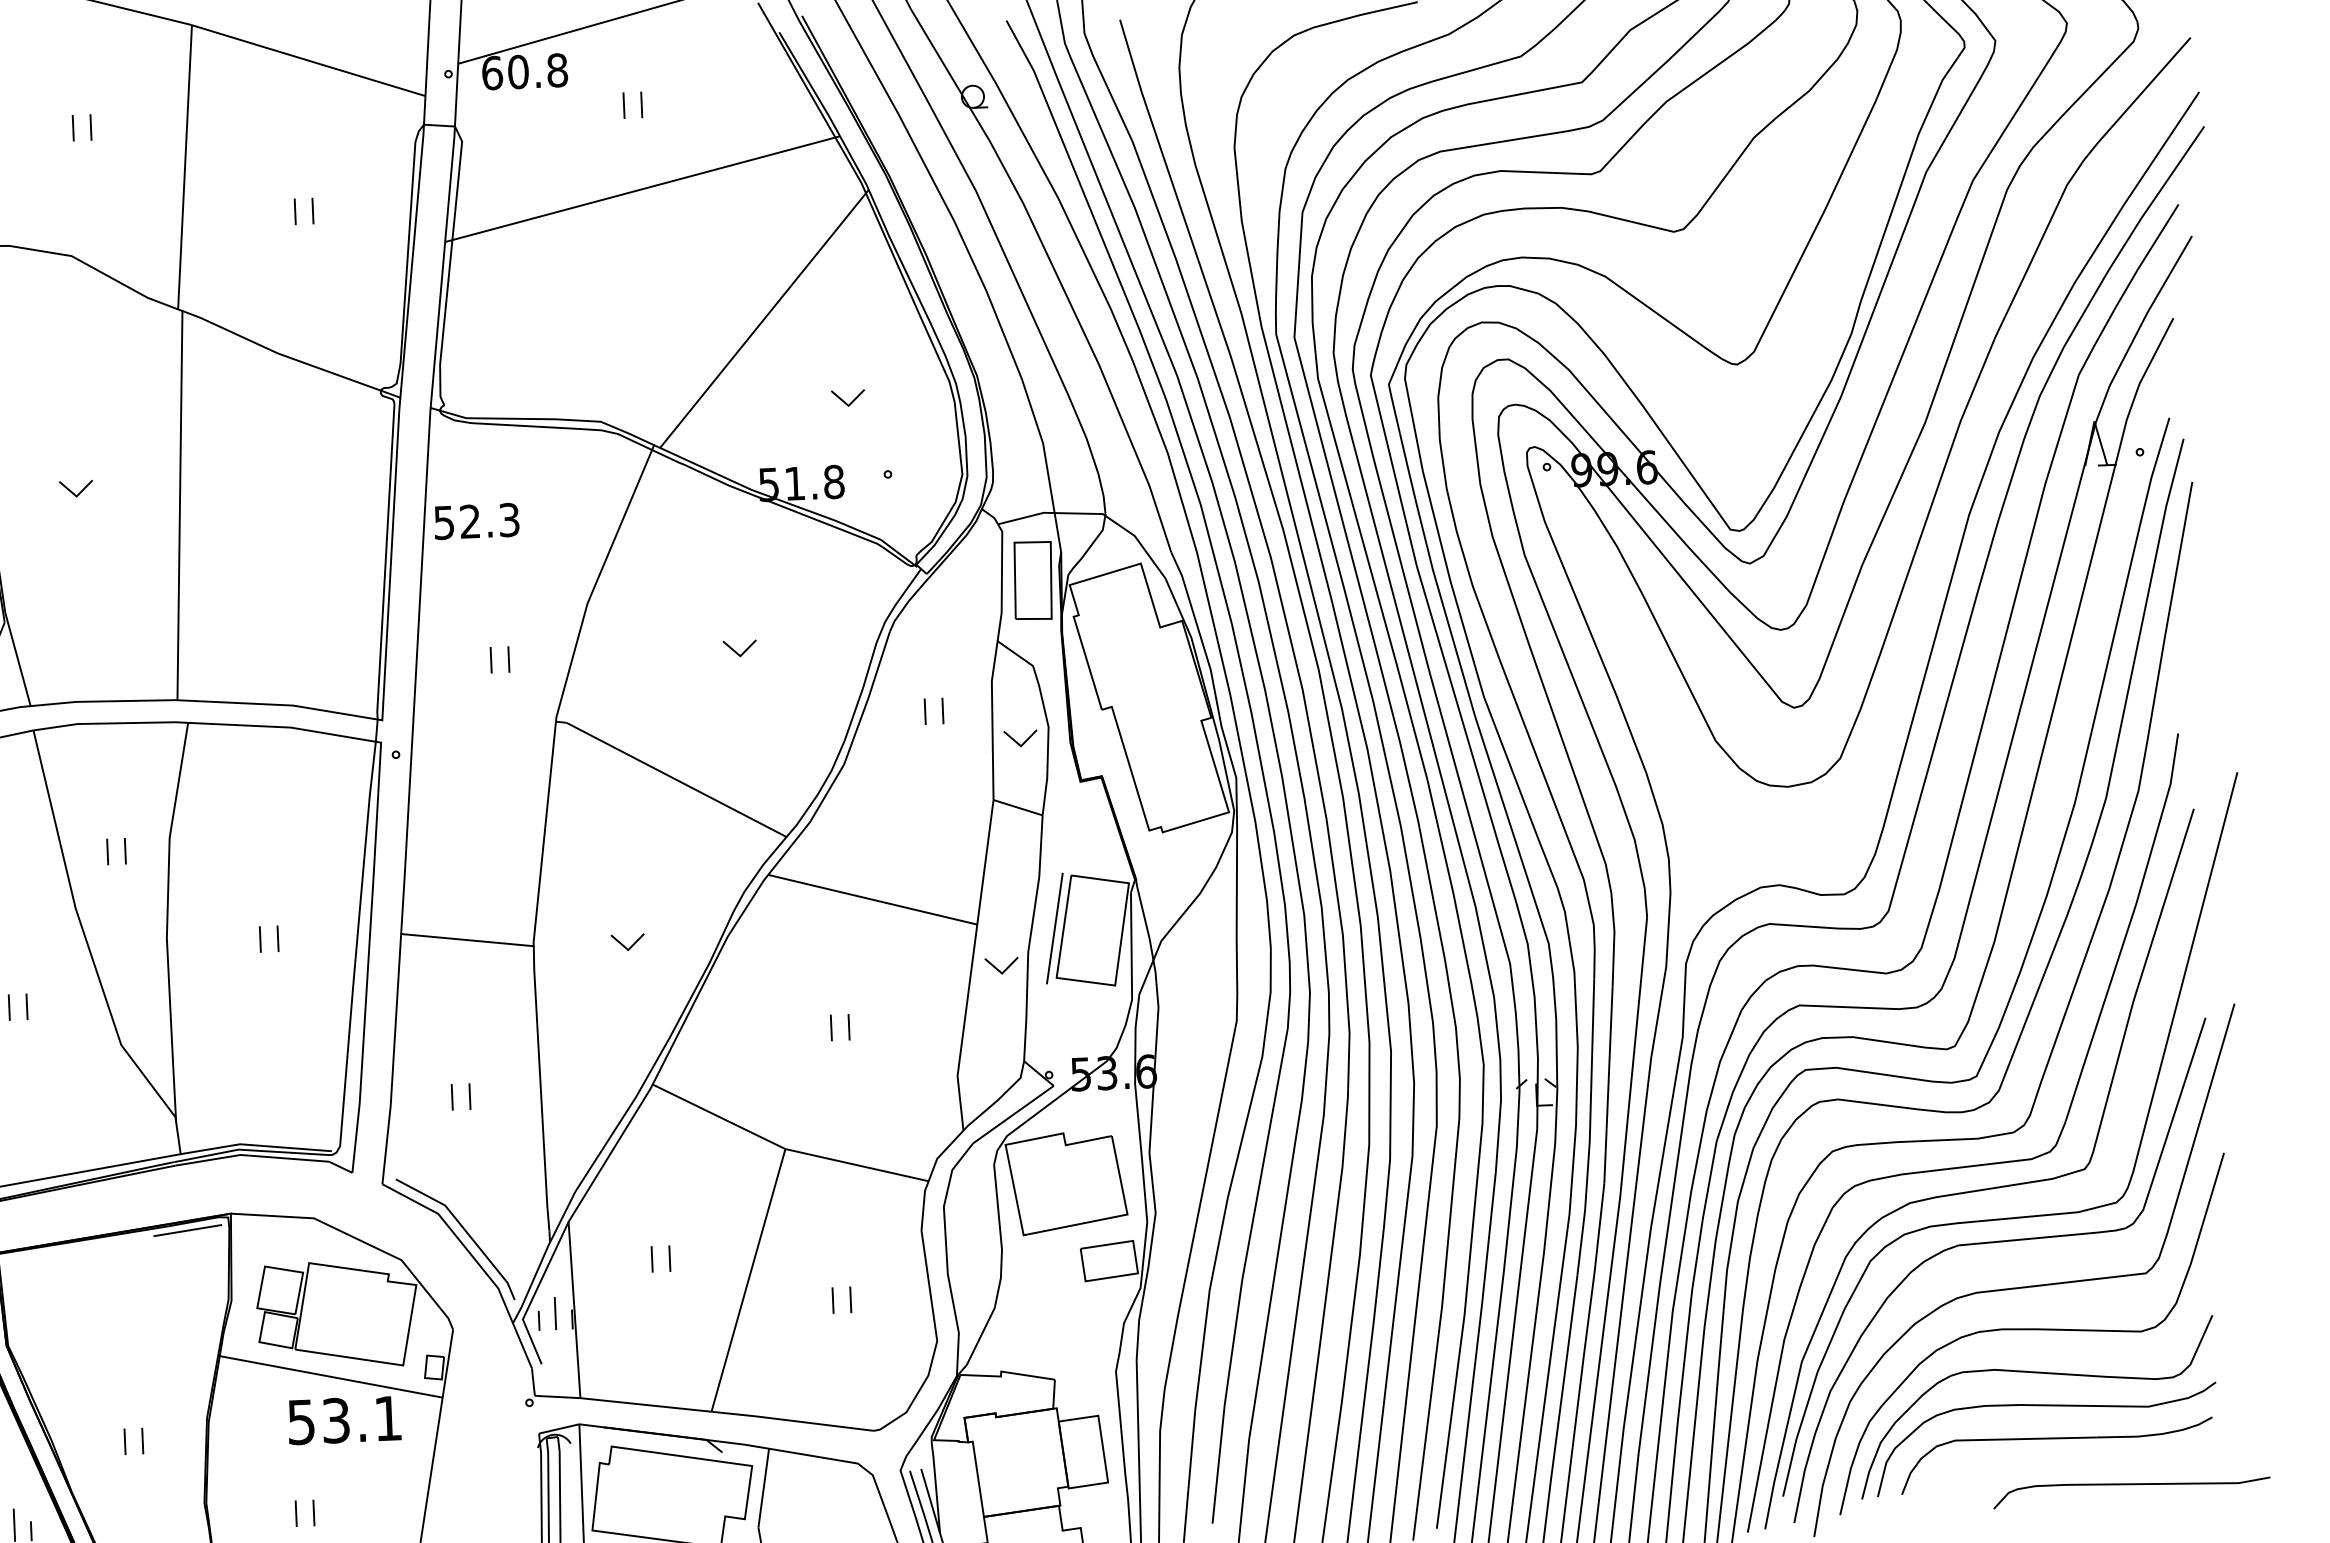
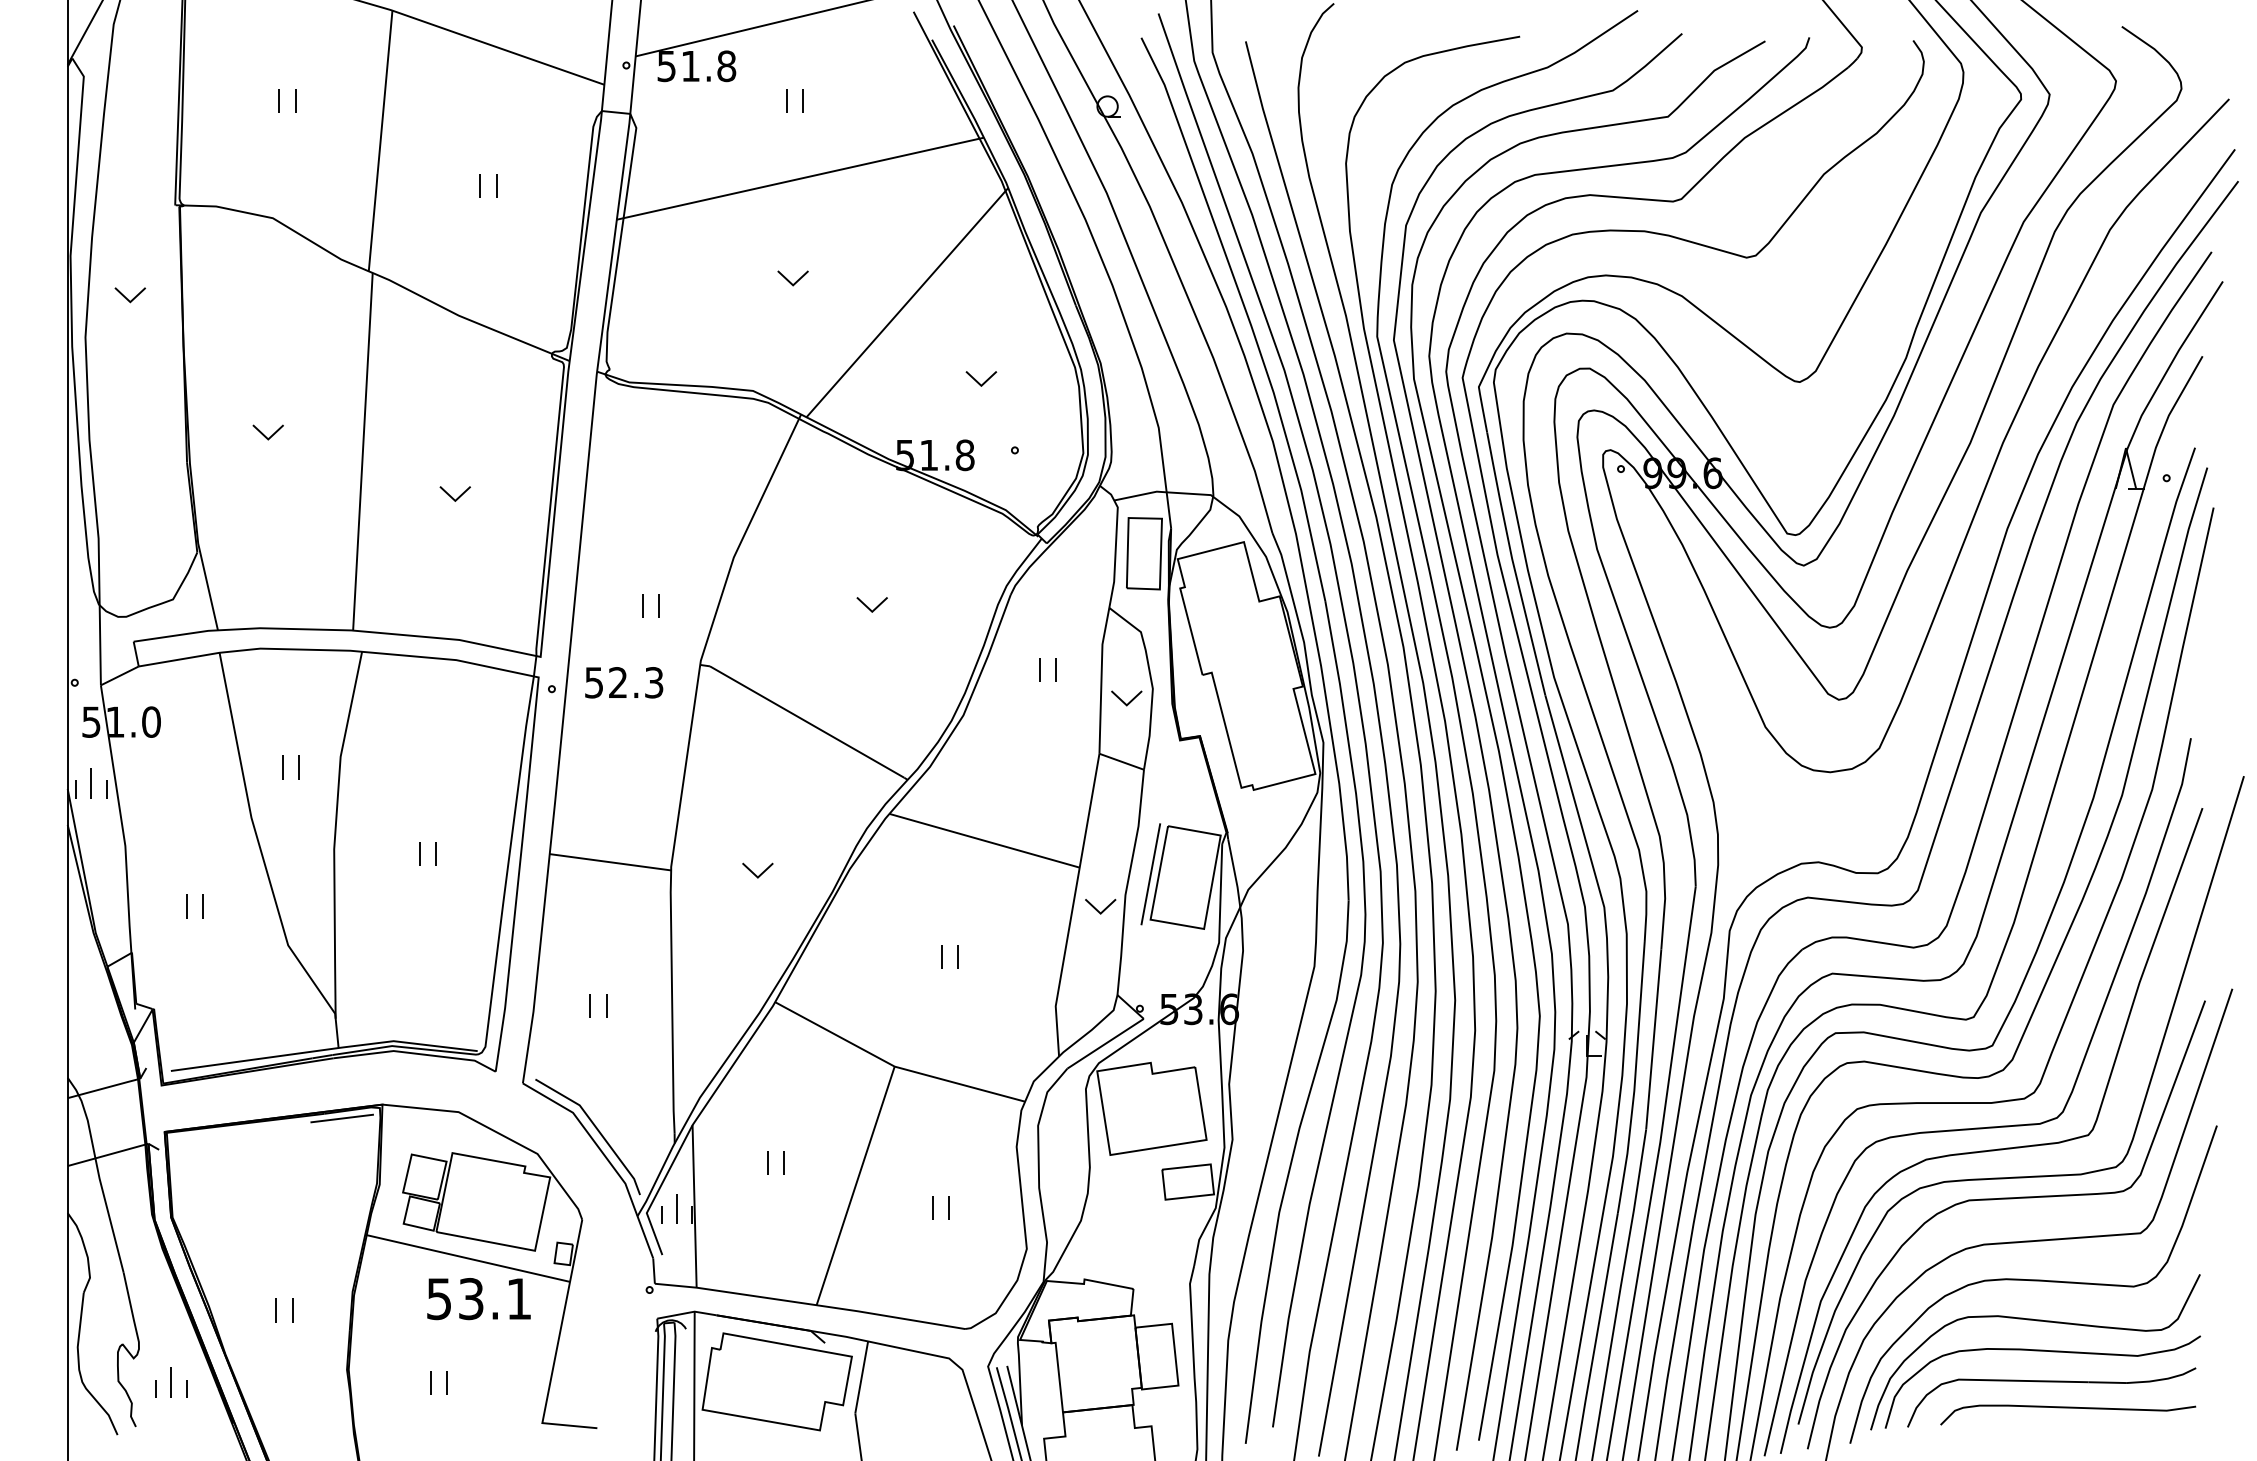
text: (505, 72) -> (678, 66), 60.8 -> 51.8
part: (638, 297) -> (792, 278), added
text: (477, 521) -> (624, 682), moved
part: (281, 546) -> (454, 493), added
curve: (2131, 1485) -> (2068, 1408), moved

